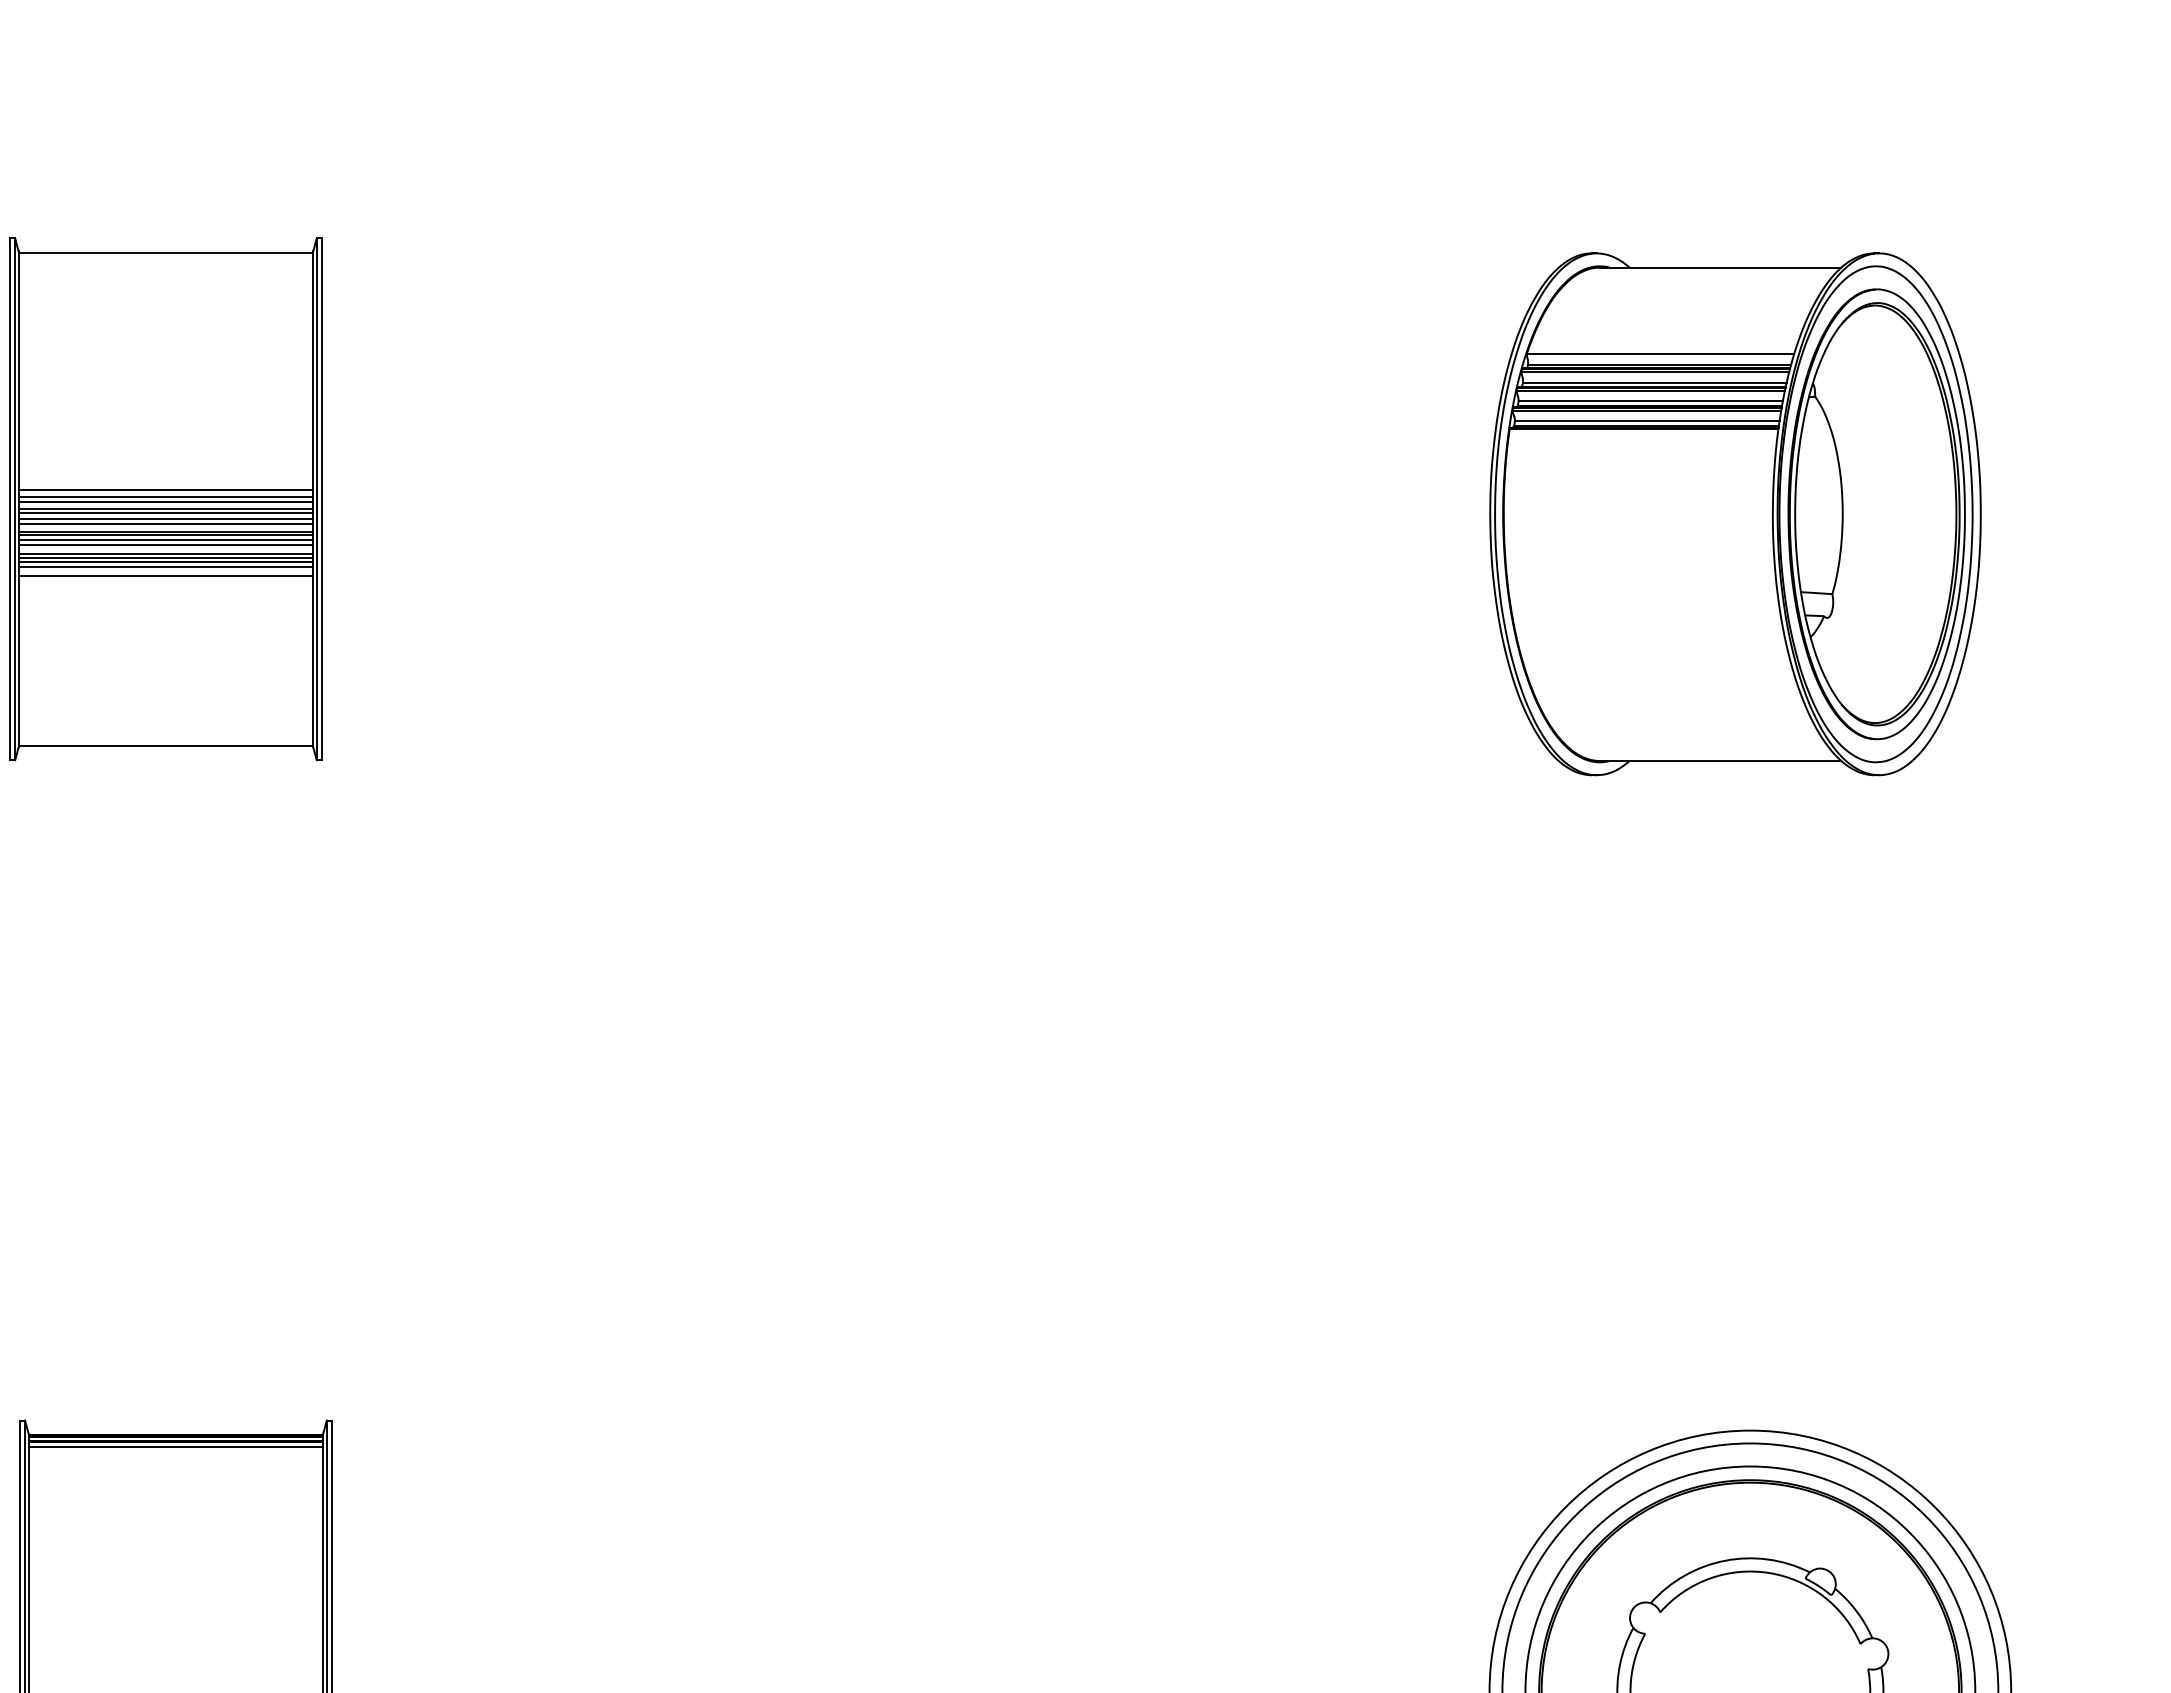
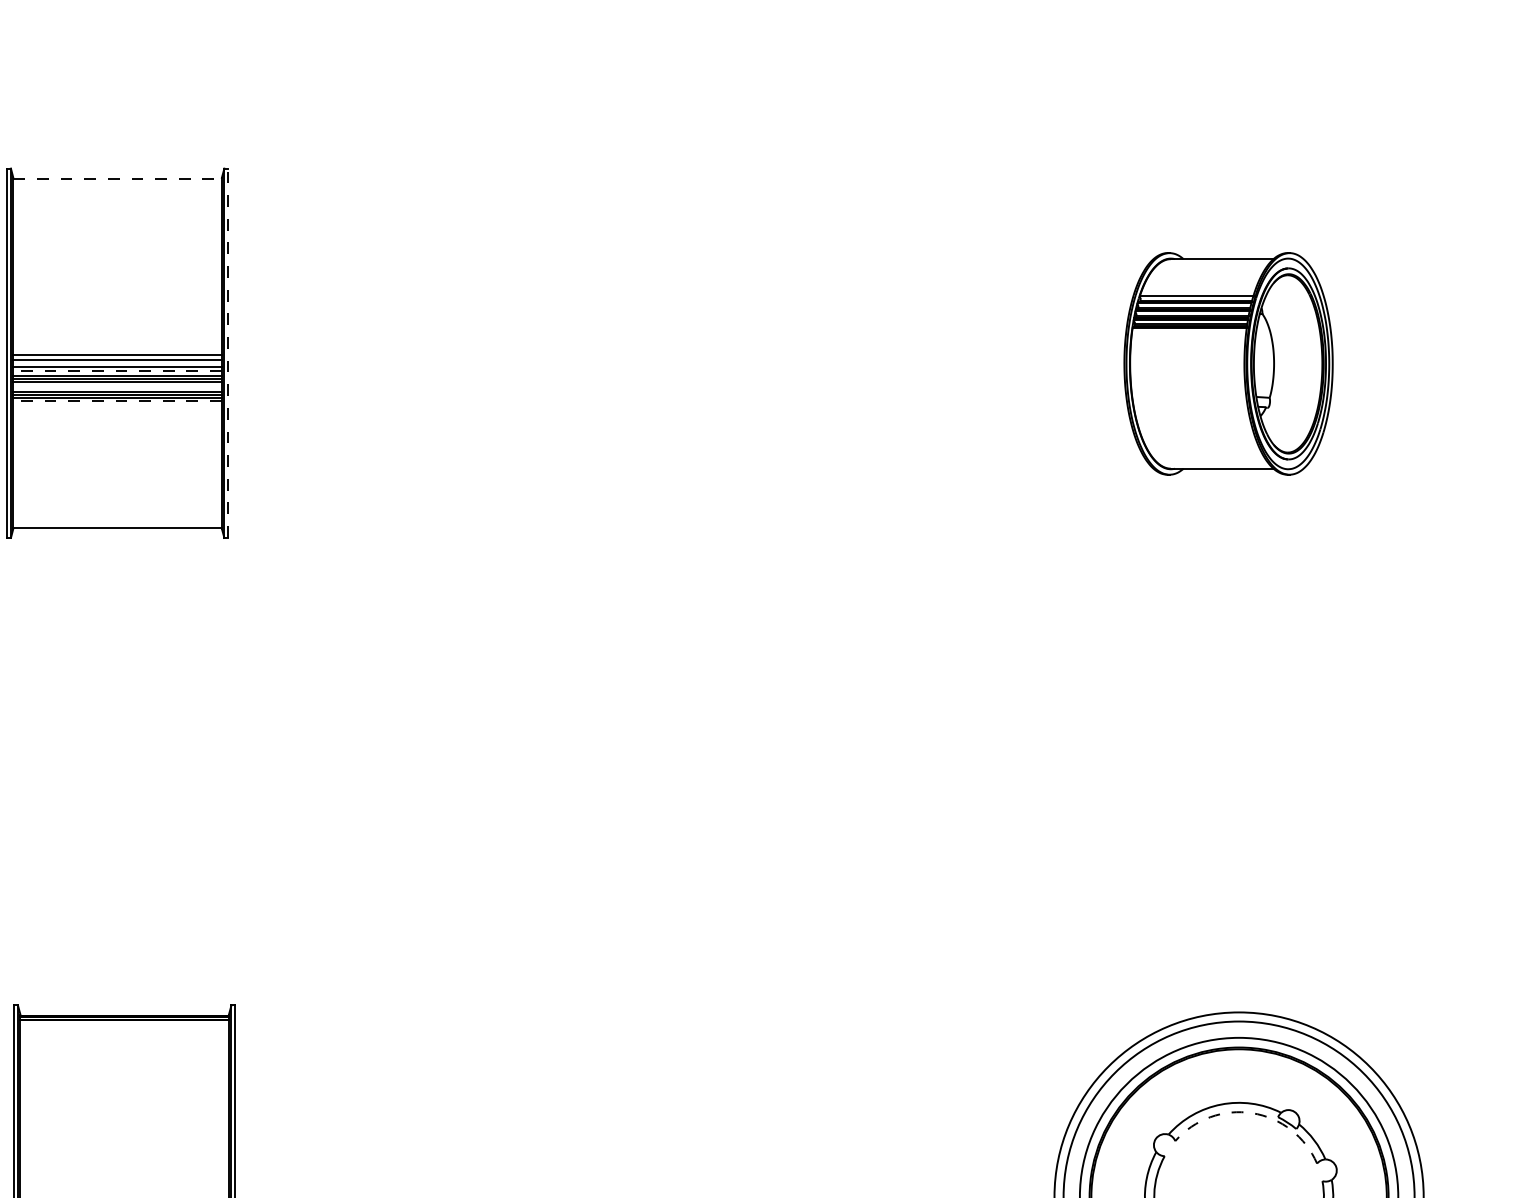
line: (166, 252) -> (118, 178), solid -> dashed
line: (165, 489) -> (117, 346), removed
line: (165, 496) -> (117, 351), removed
line: (321, 499) -> (227, 353), solid -> dashed
line: (165, 512) -> (117, 362), removed
part: (1735, 514) -> (1228, 364), size x0.6
line: (165, 523) -> (117, 370), solid -> dashed
line: (165, 545) -> (117, 385), removed
line: (165, 566) -> (117, 400), solid -> dashed
line: (165, 576) -> (117, 407), removed
line: (175, 1446) -> (124, 1023), removed
arc: (1769, 1573) -> (1252, 1113), solid -> dashed

